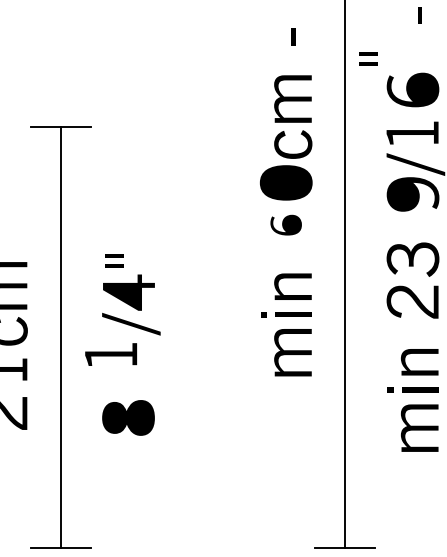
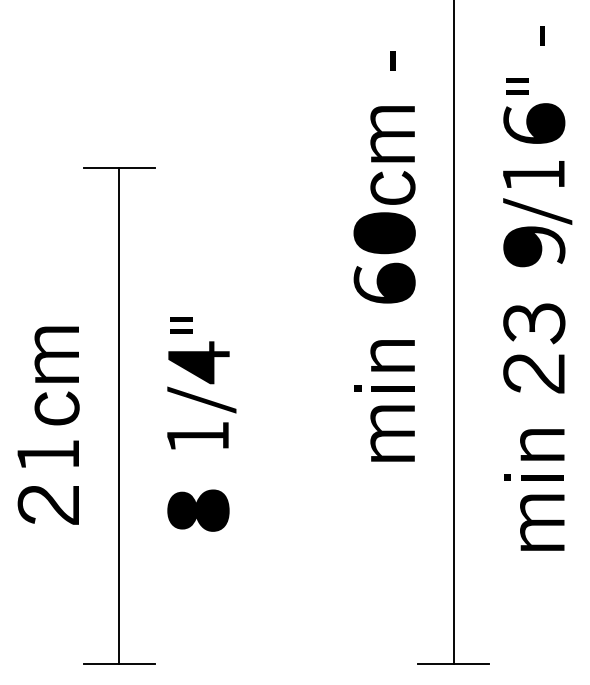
part: (368, 58) -> (517, 86), moved
part: (286, 224) -> (384, 282), size x1.67
part: (110, 354) -> (197, 435), moved

